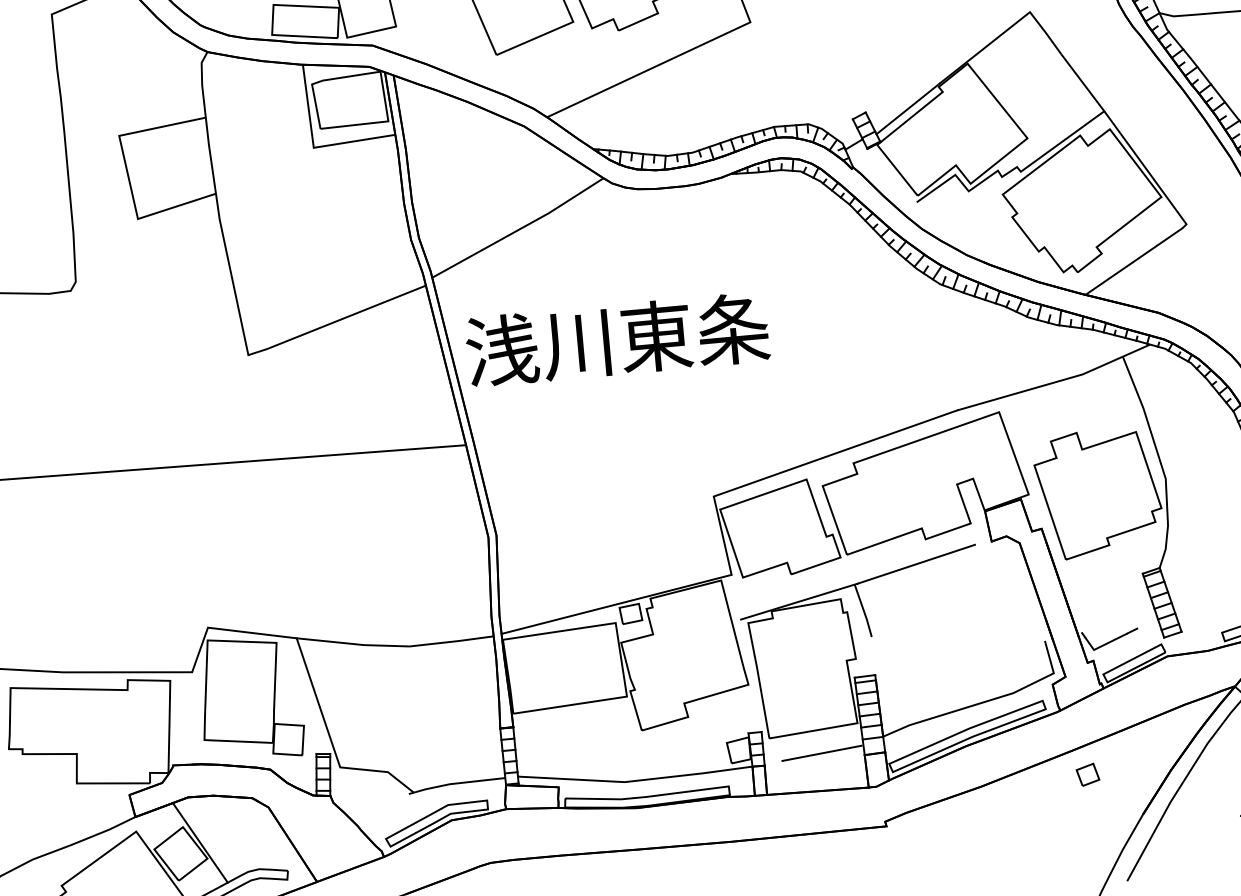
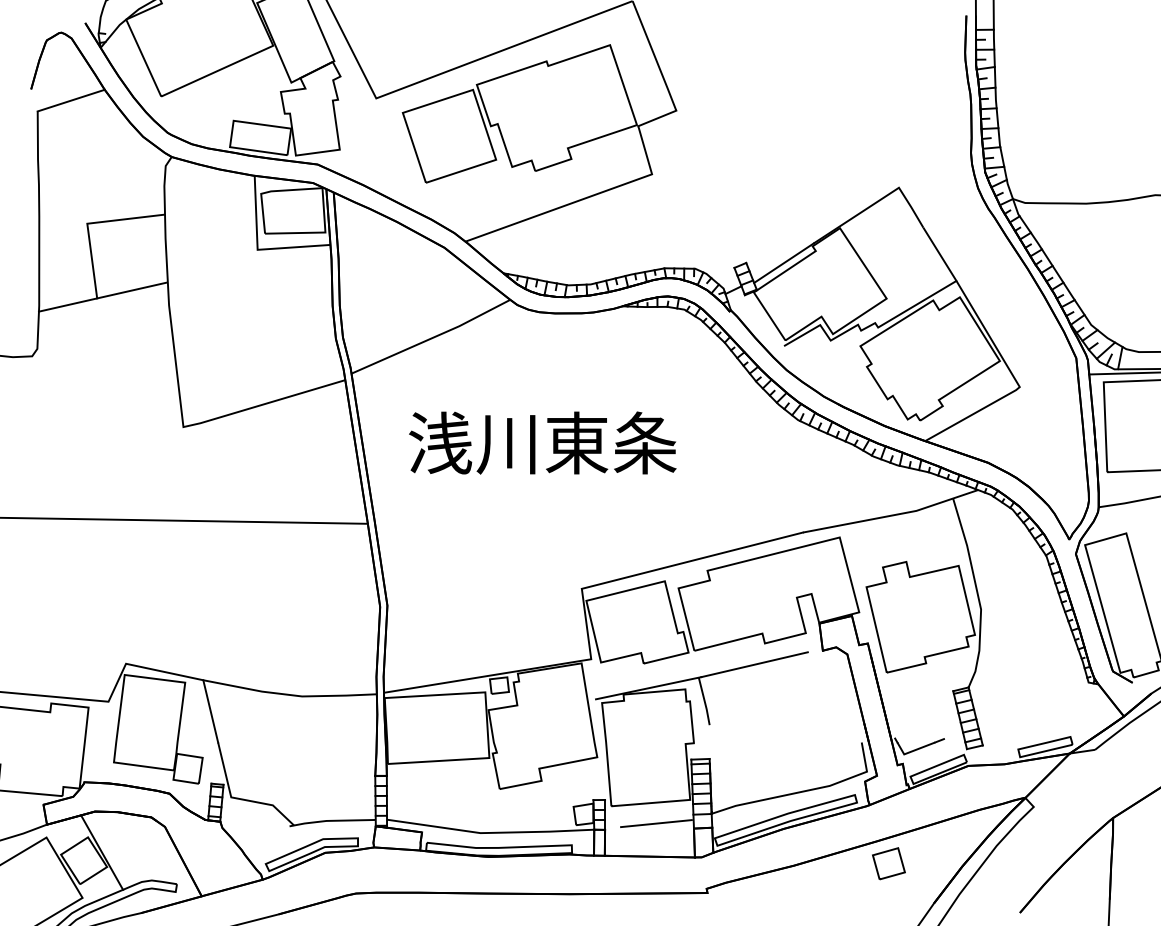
line: (105, 228) -> (67, 304), added
text: (617, 339) -> (542, 442), moved
part: (1087, 774) -> (888, 863), size x1.67

